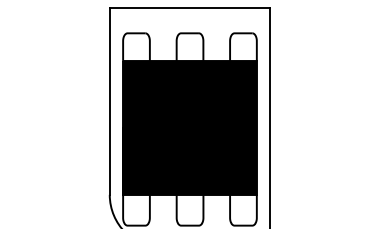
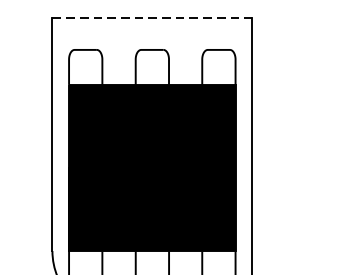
line: (190, 7) -> (152, 17), solid -> dashed

